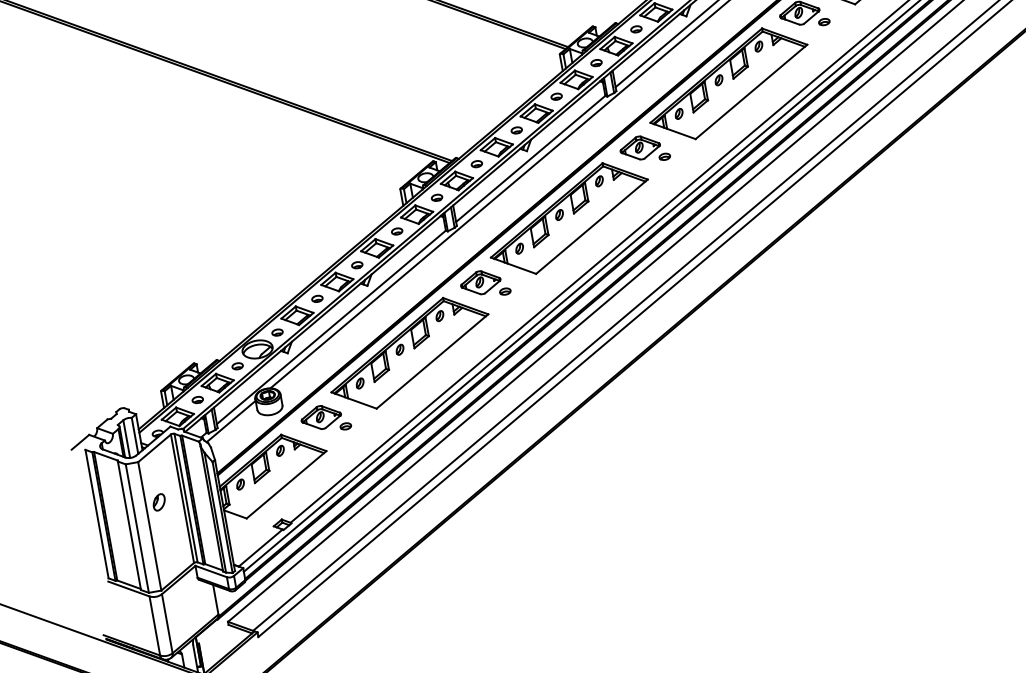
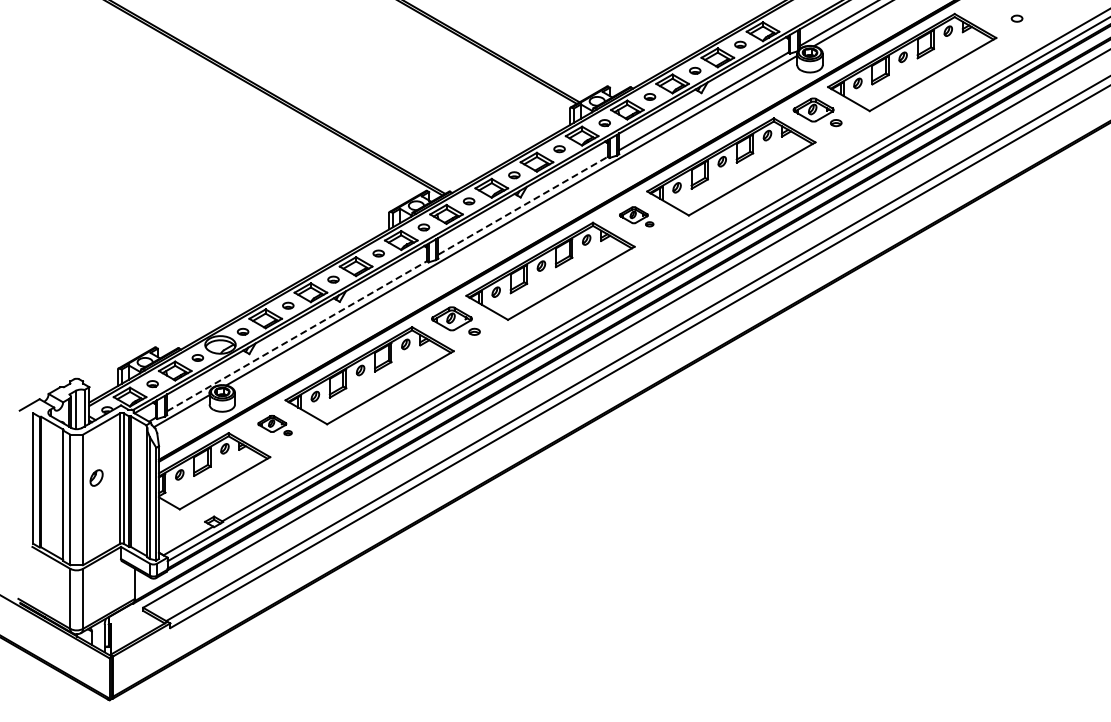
part: (644, 149) -> (636, 216), size x0.7
line: (531, 158) -> (523, 205), solid -> dashed
line: (331, 327) -> (297, 336), solid -> dashed
part: (325, 419) -> (274, 425), size x0.7

